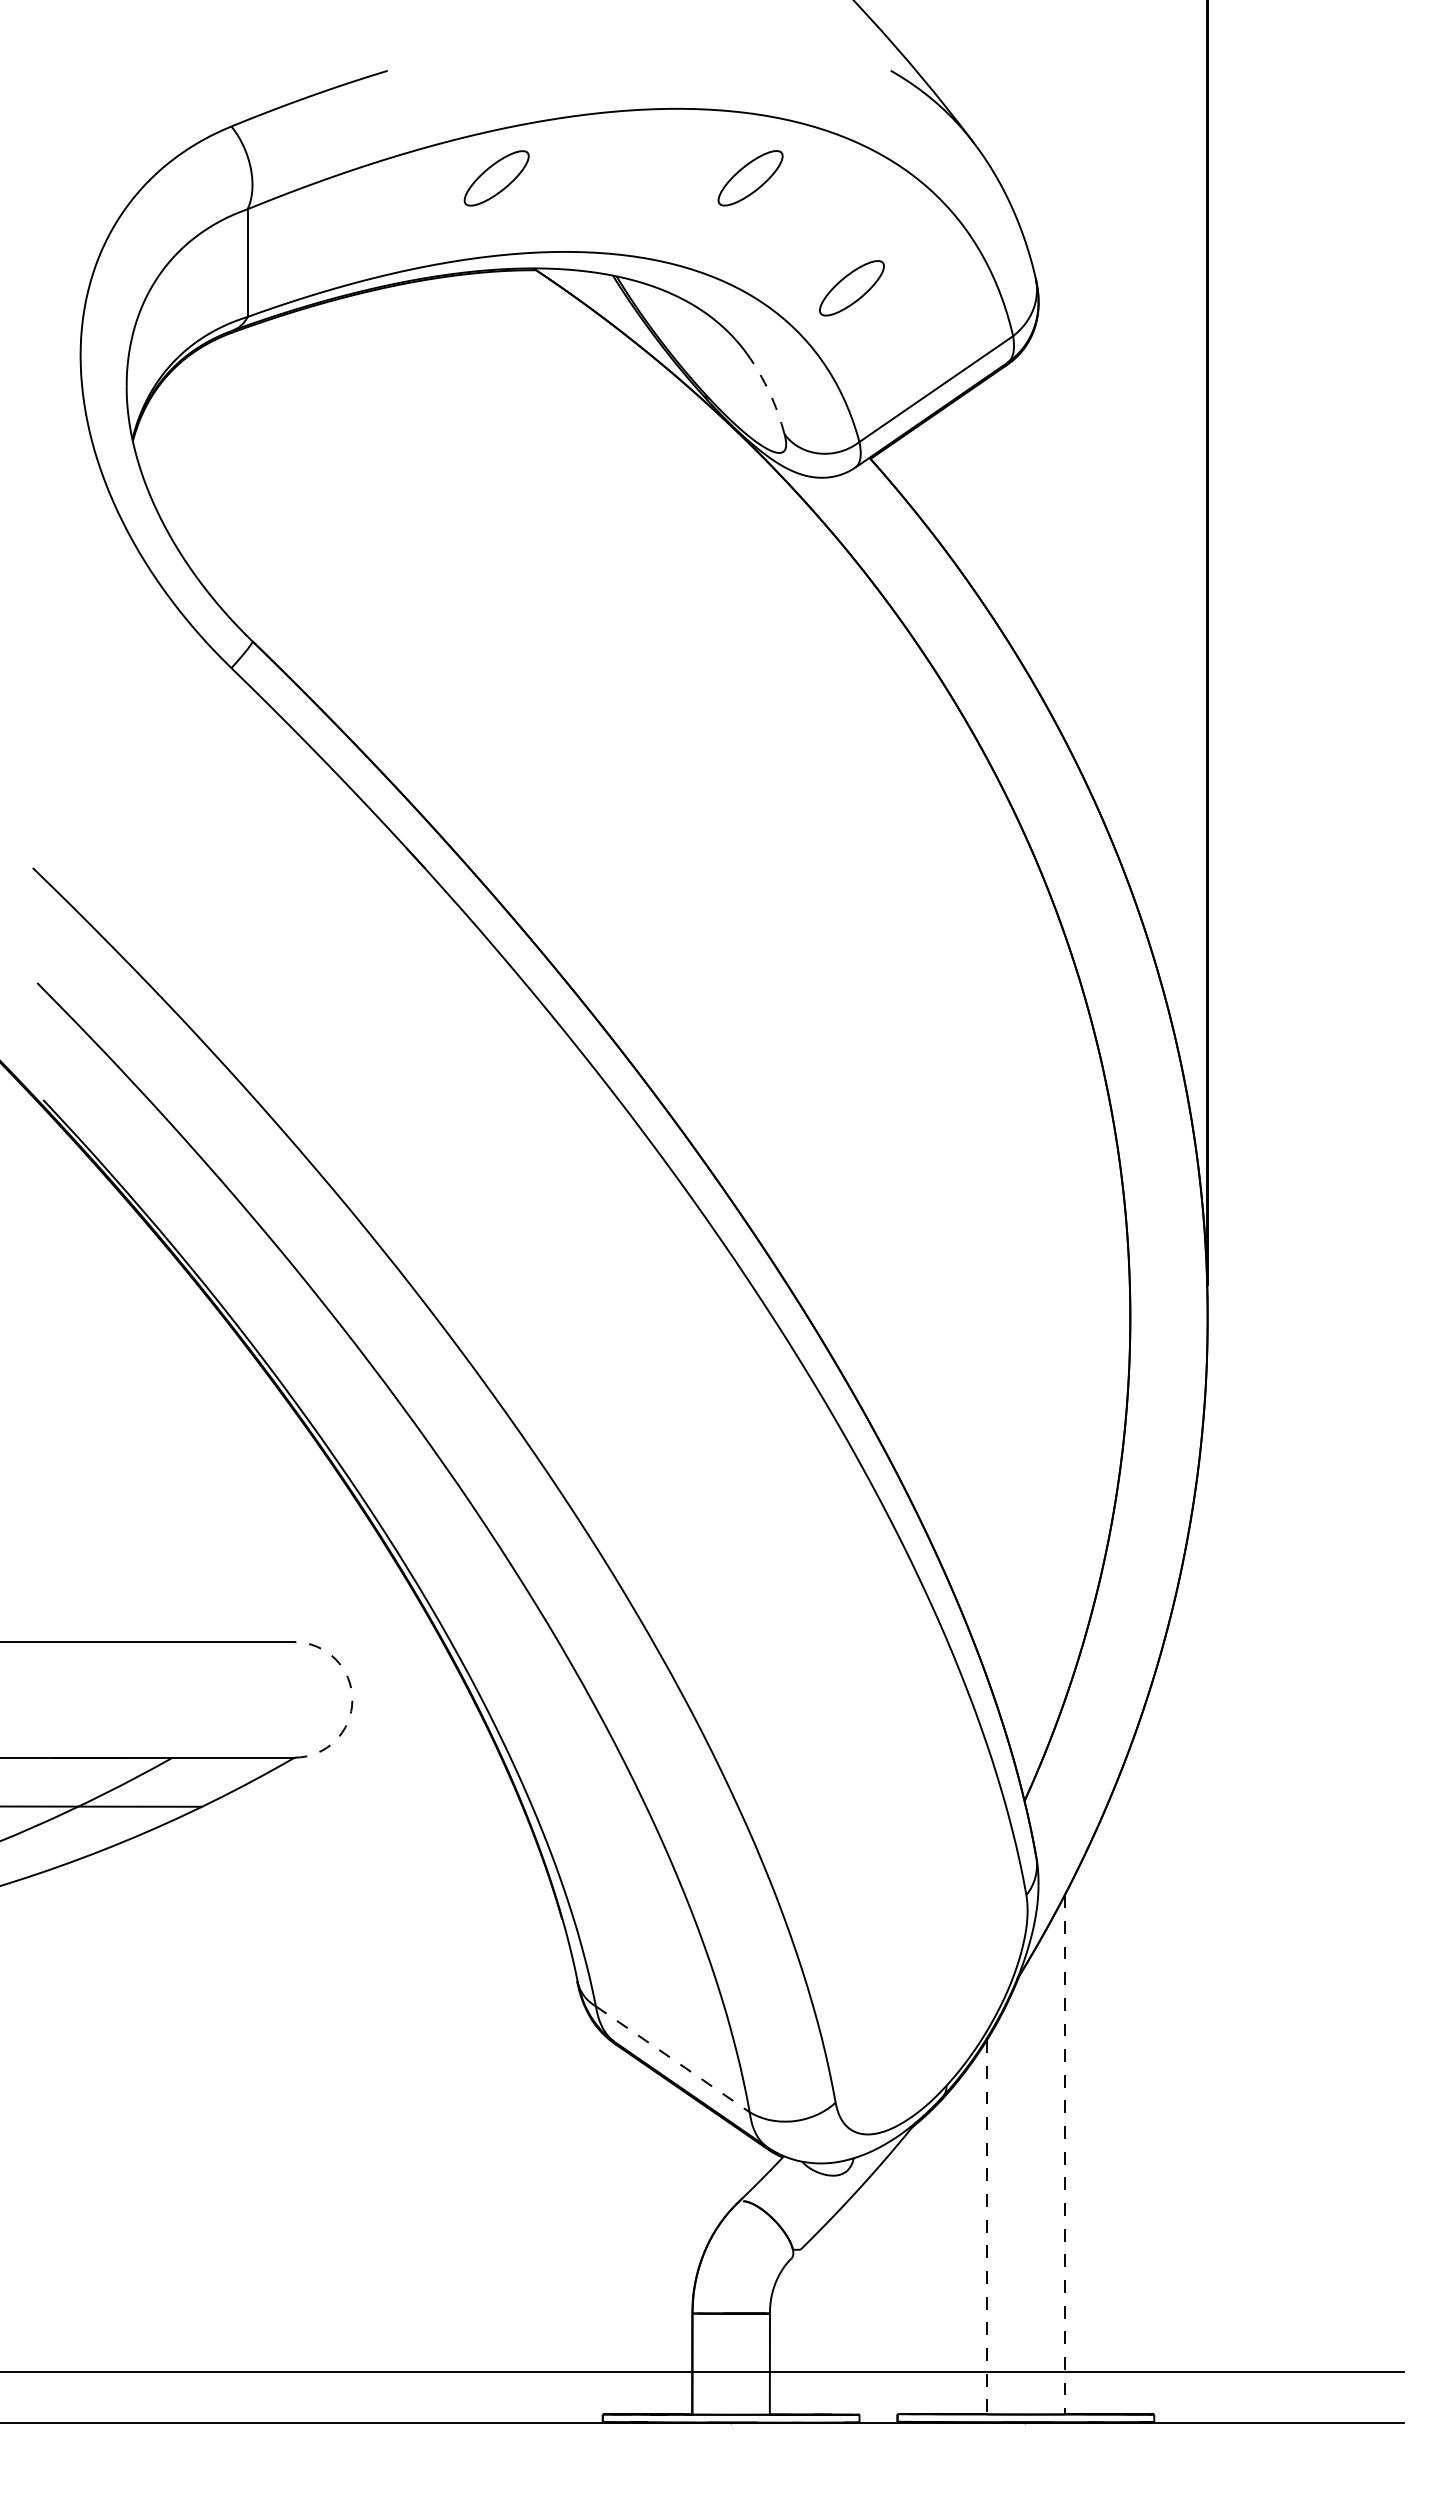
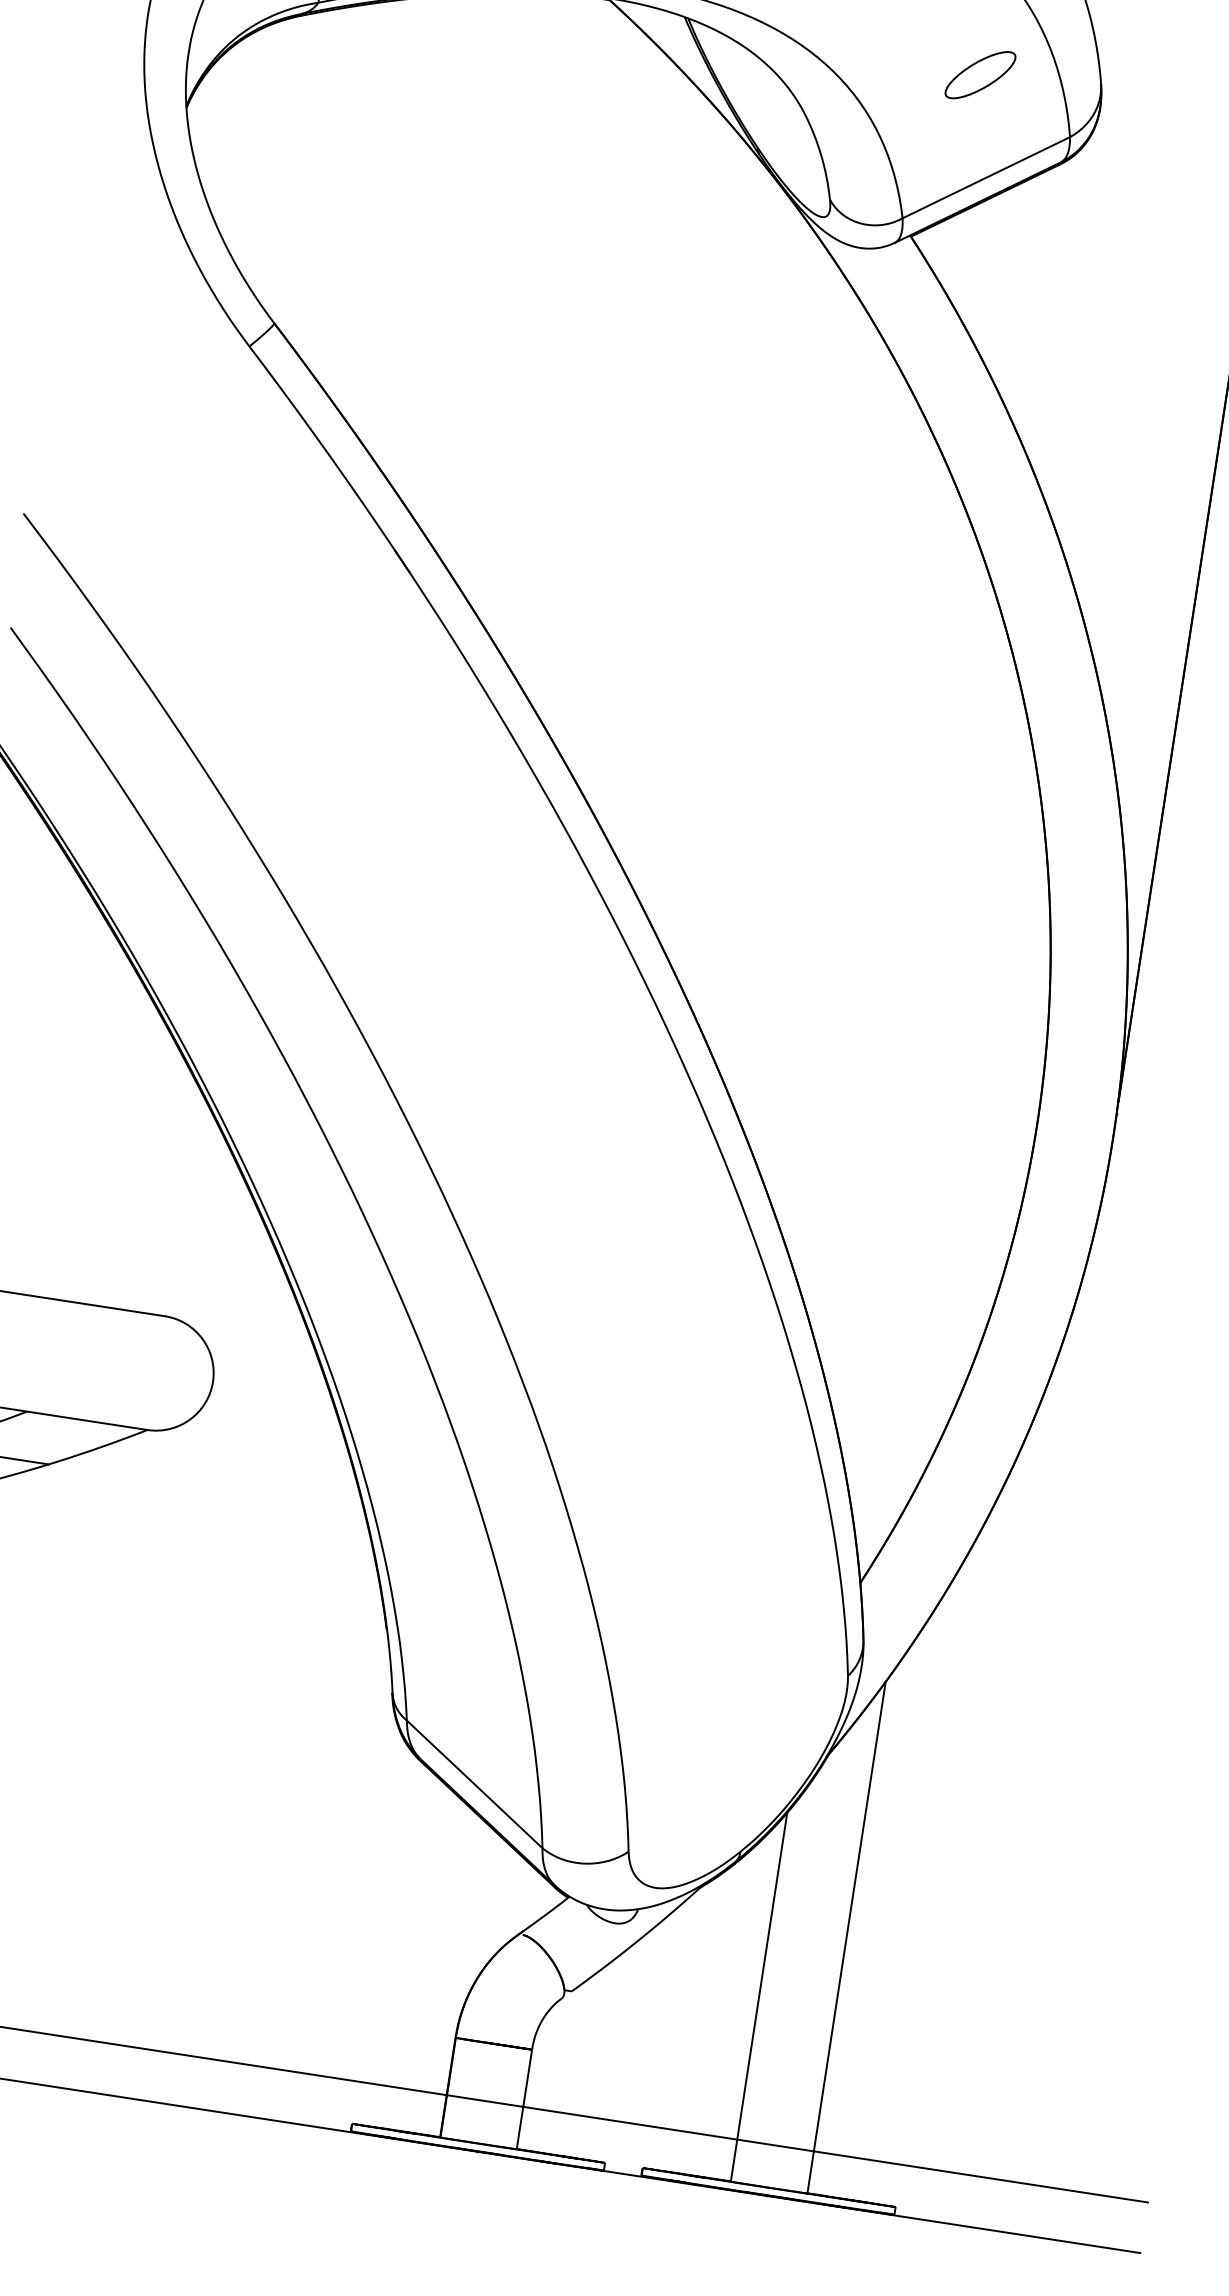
part: (851, 288) -> (980, 75), moved
arc: (769, 392) -> (821, 155), dashed -> solid
arc: (352, 1699) -> (213, 1381), dashed -> solid
line: (673, 2059) -> (475, 1784), dashed -> solid
line: (1064, 2154) -> (846, 1937), dashed -> solid
line: (987, 2227) -> (759, 1997), dashed -> solid

